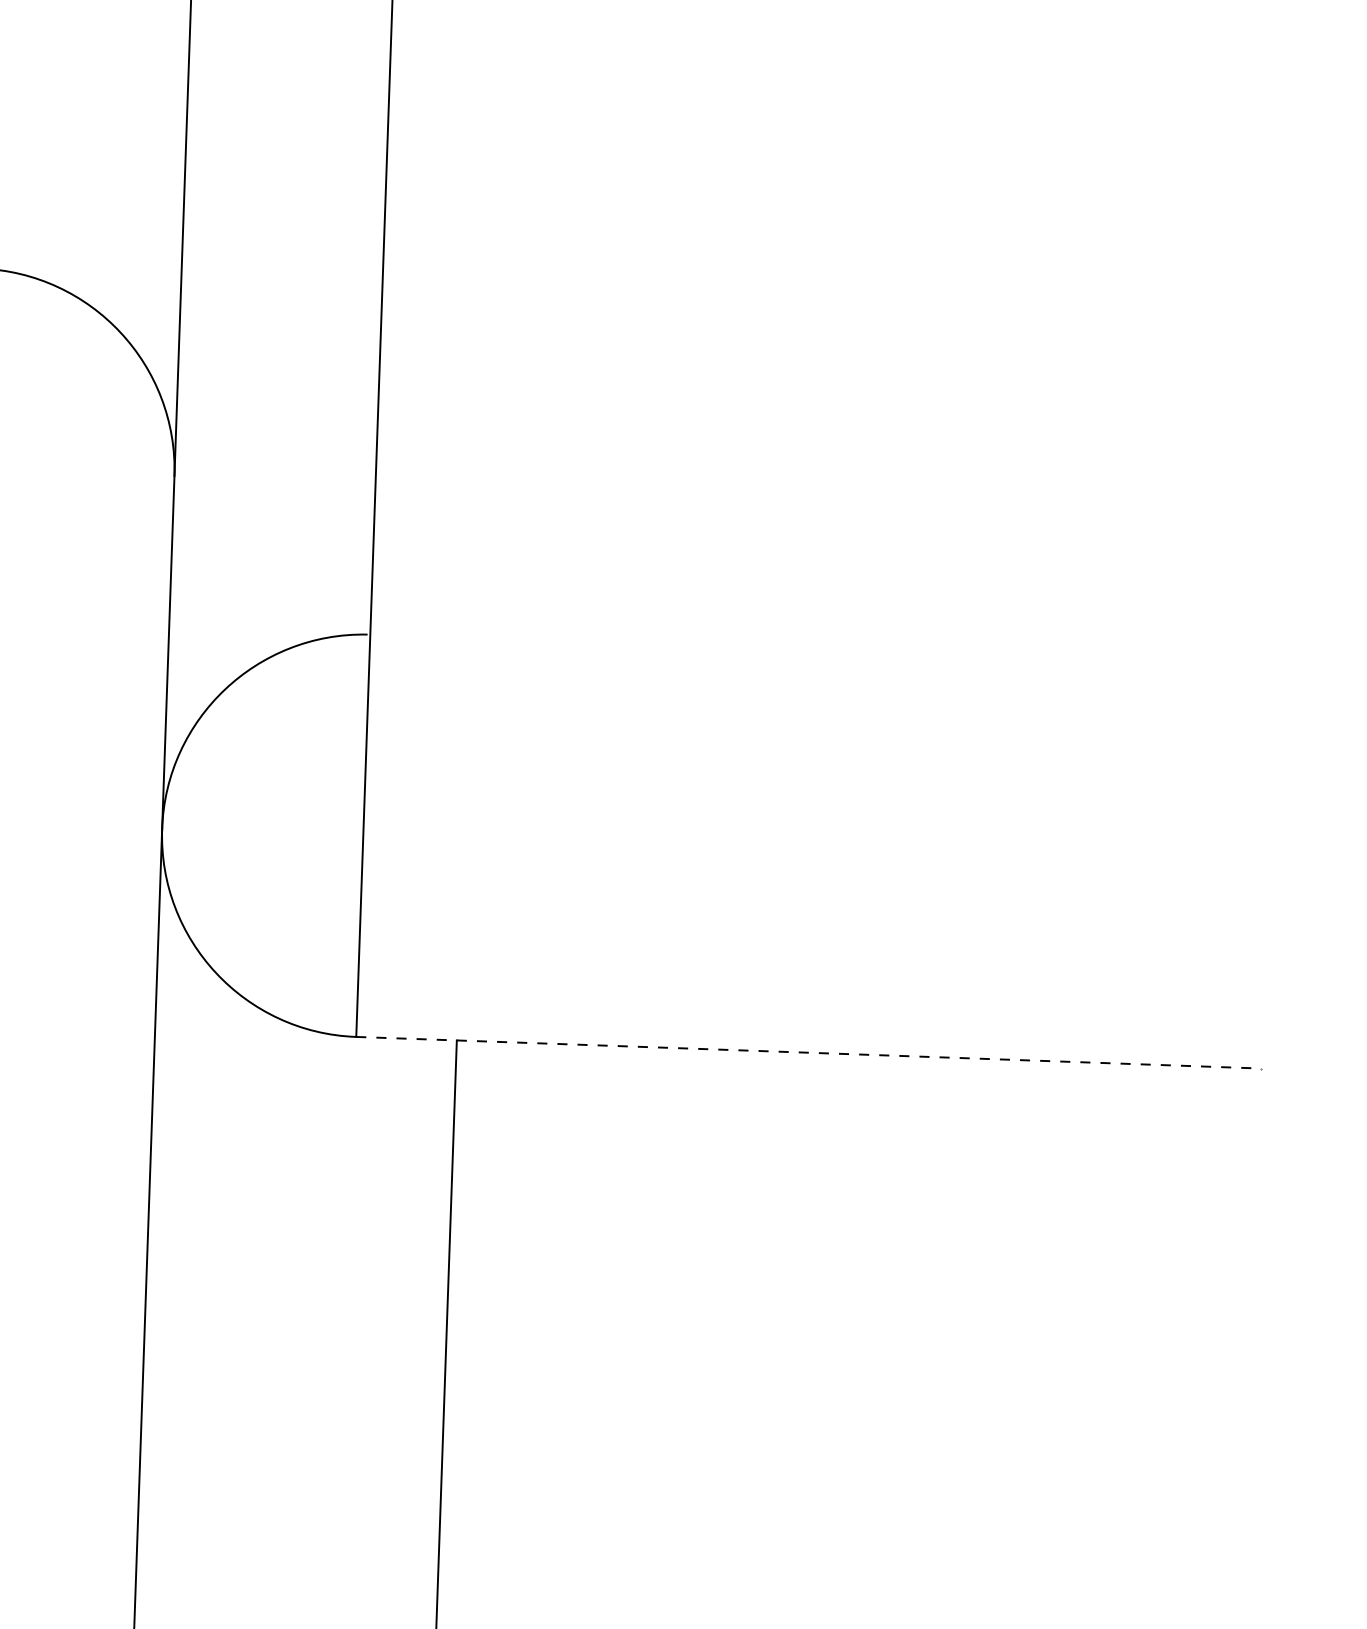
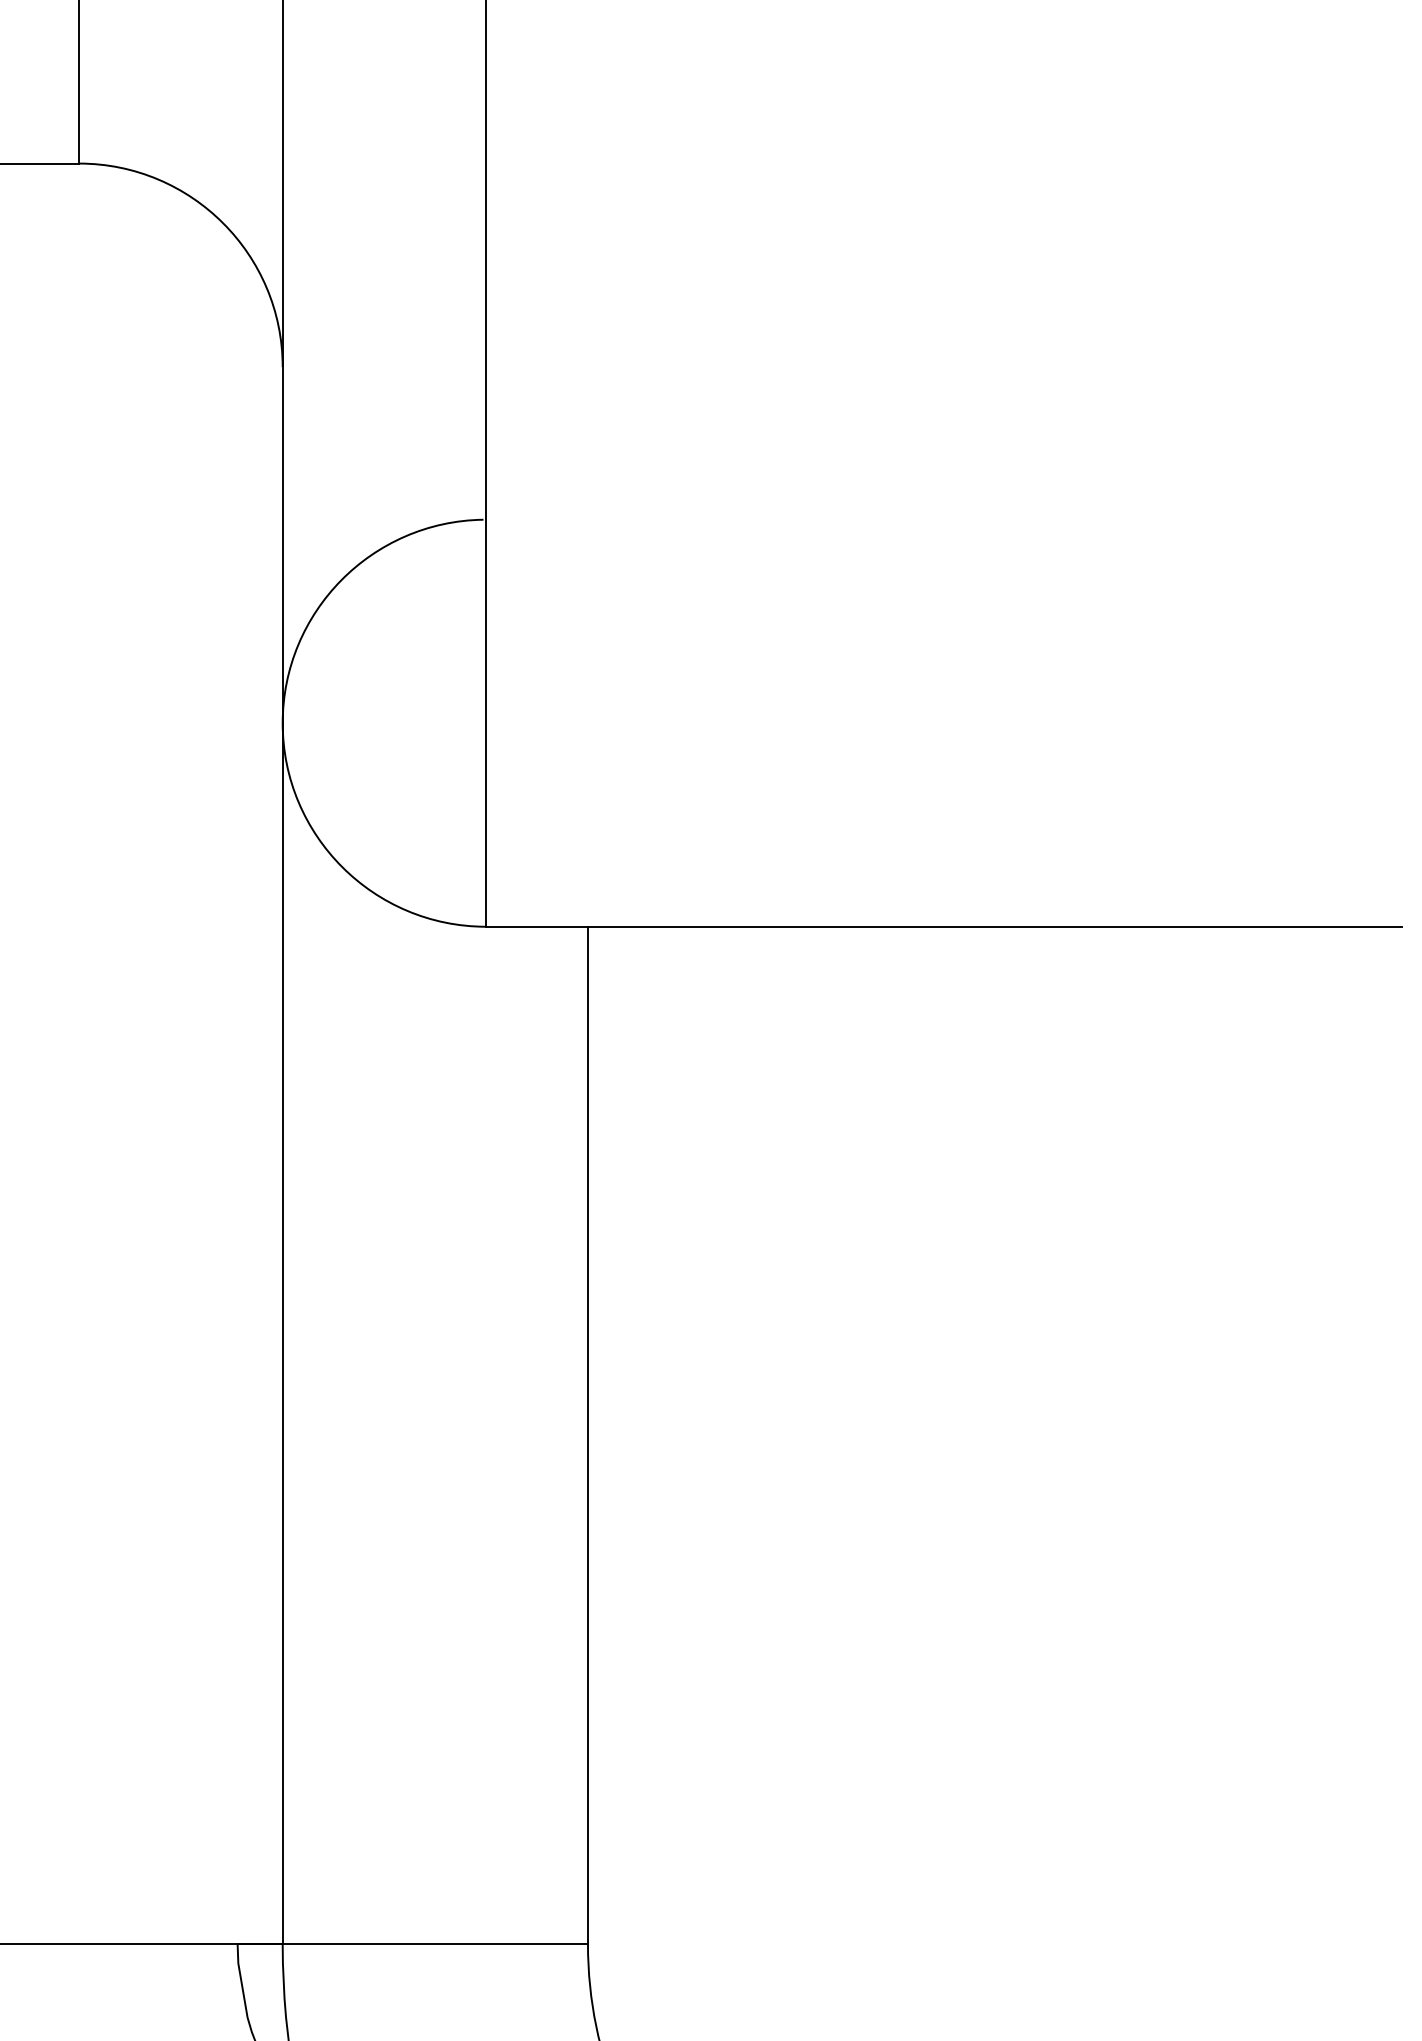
line: (809, 1052) -> (944, 926), dashed -> solid

